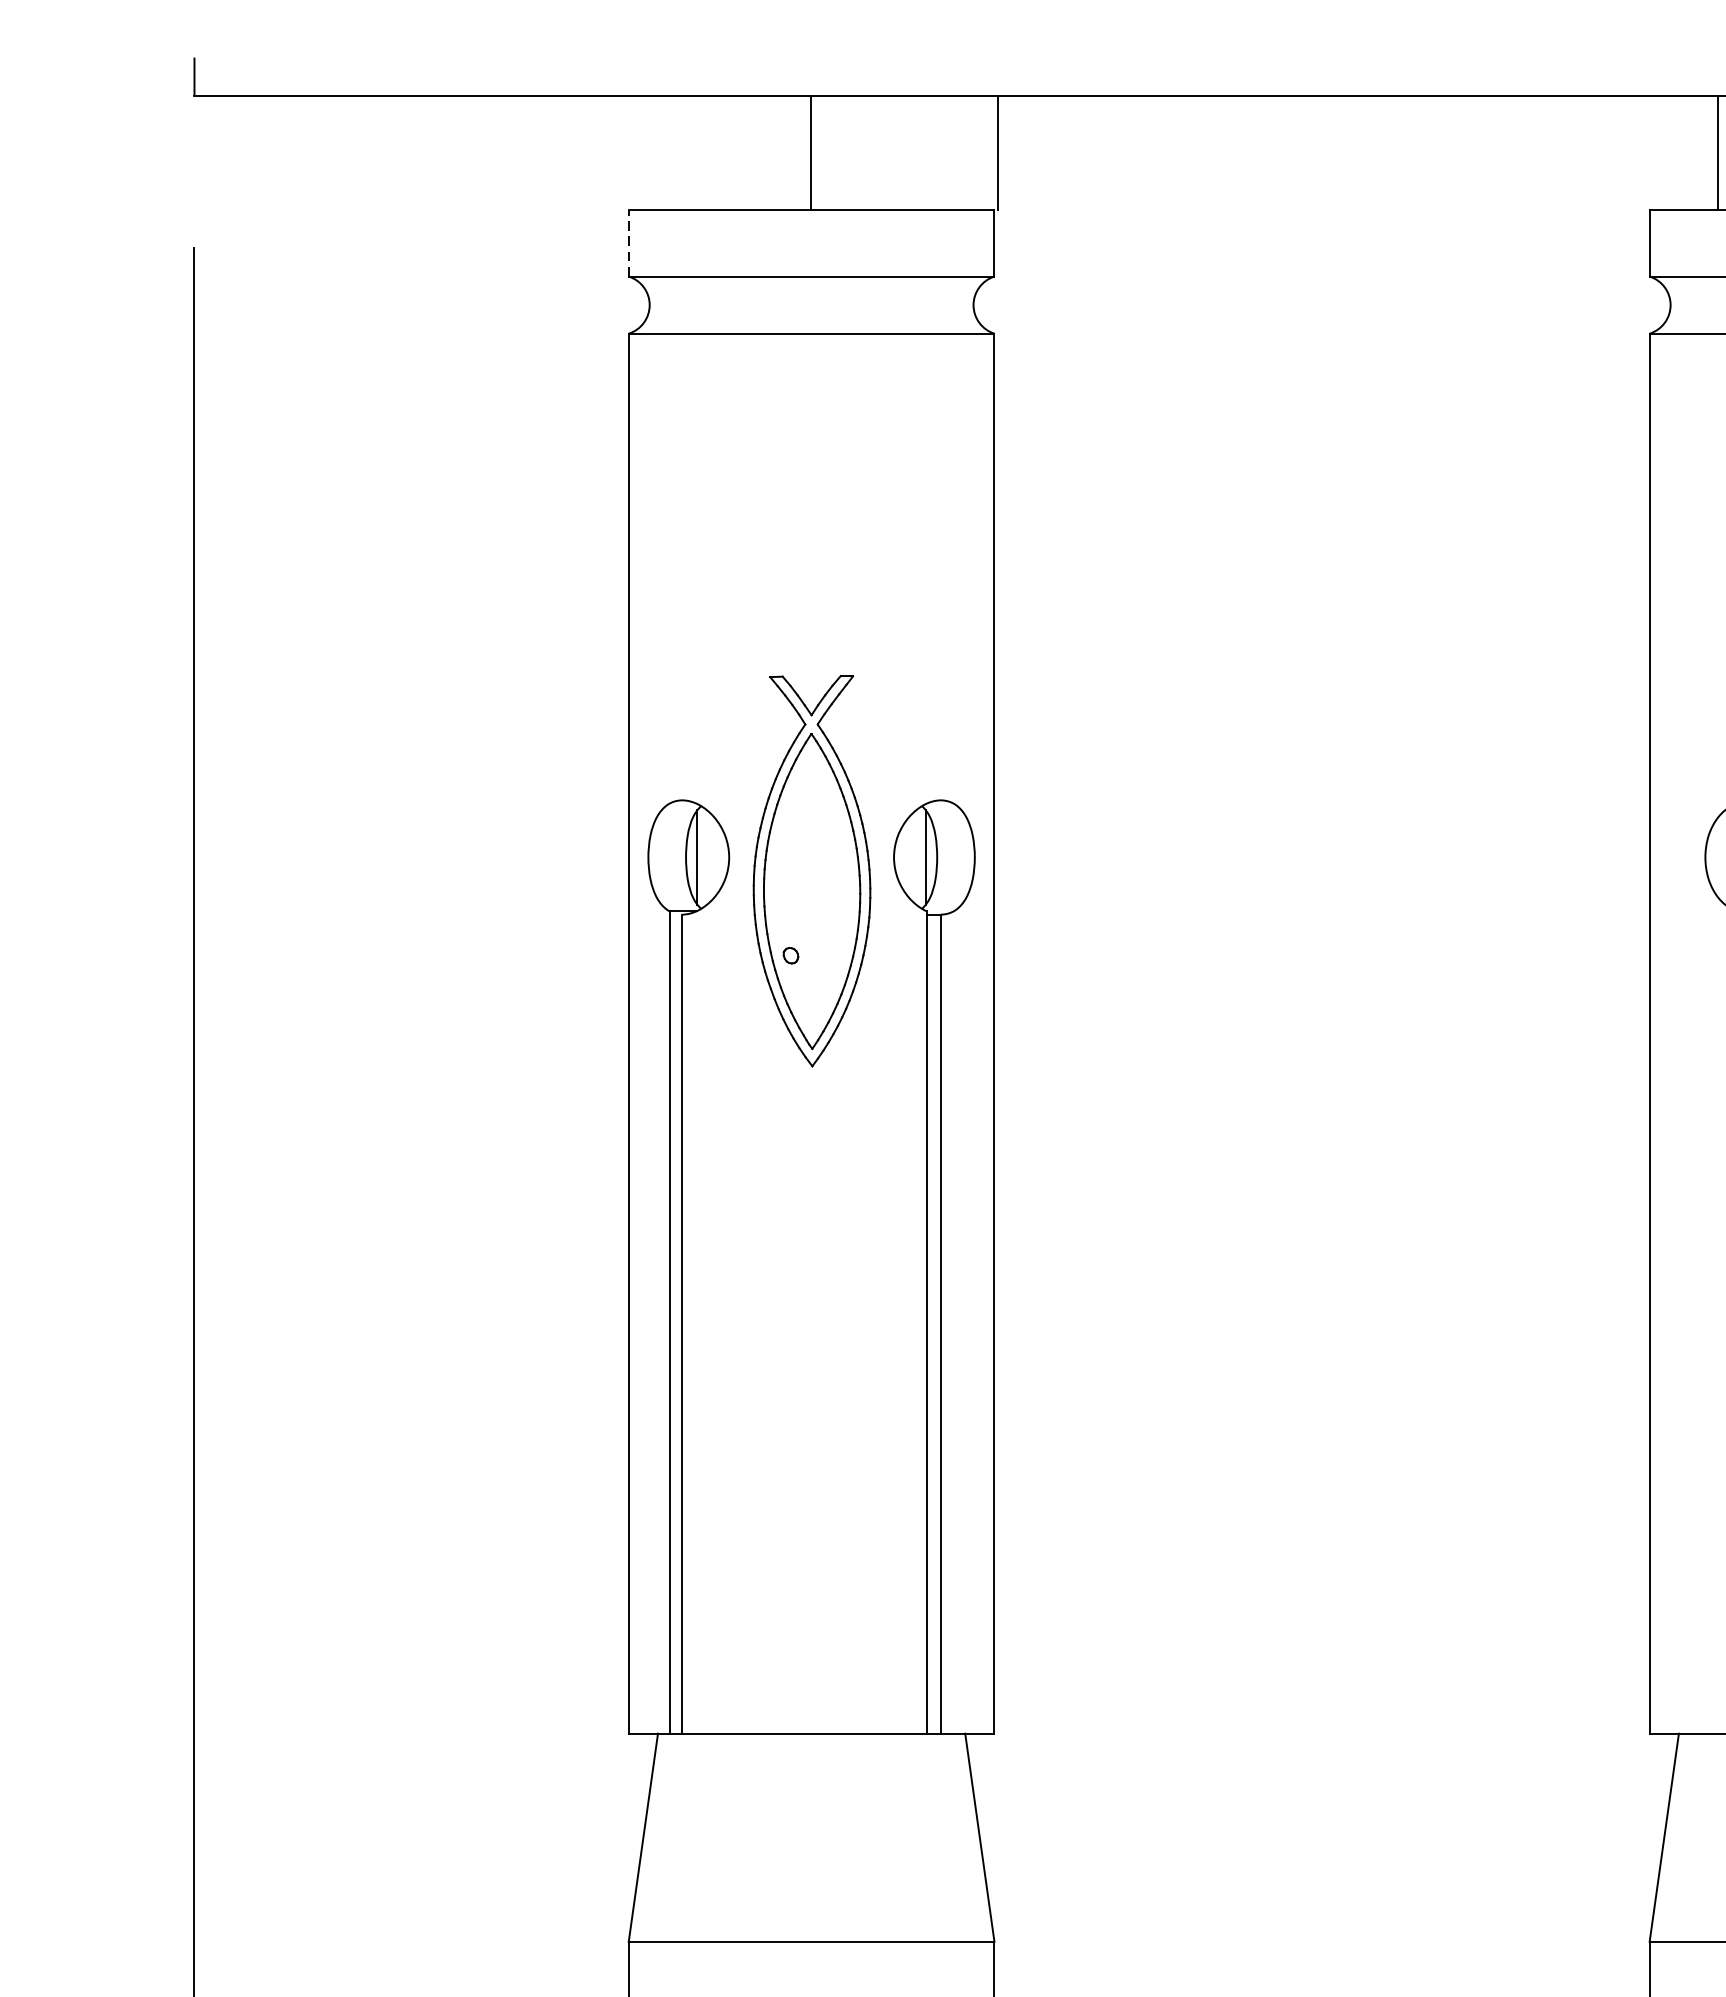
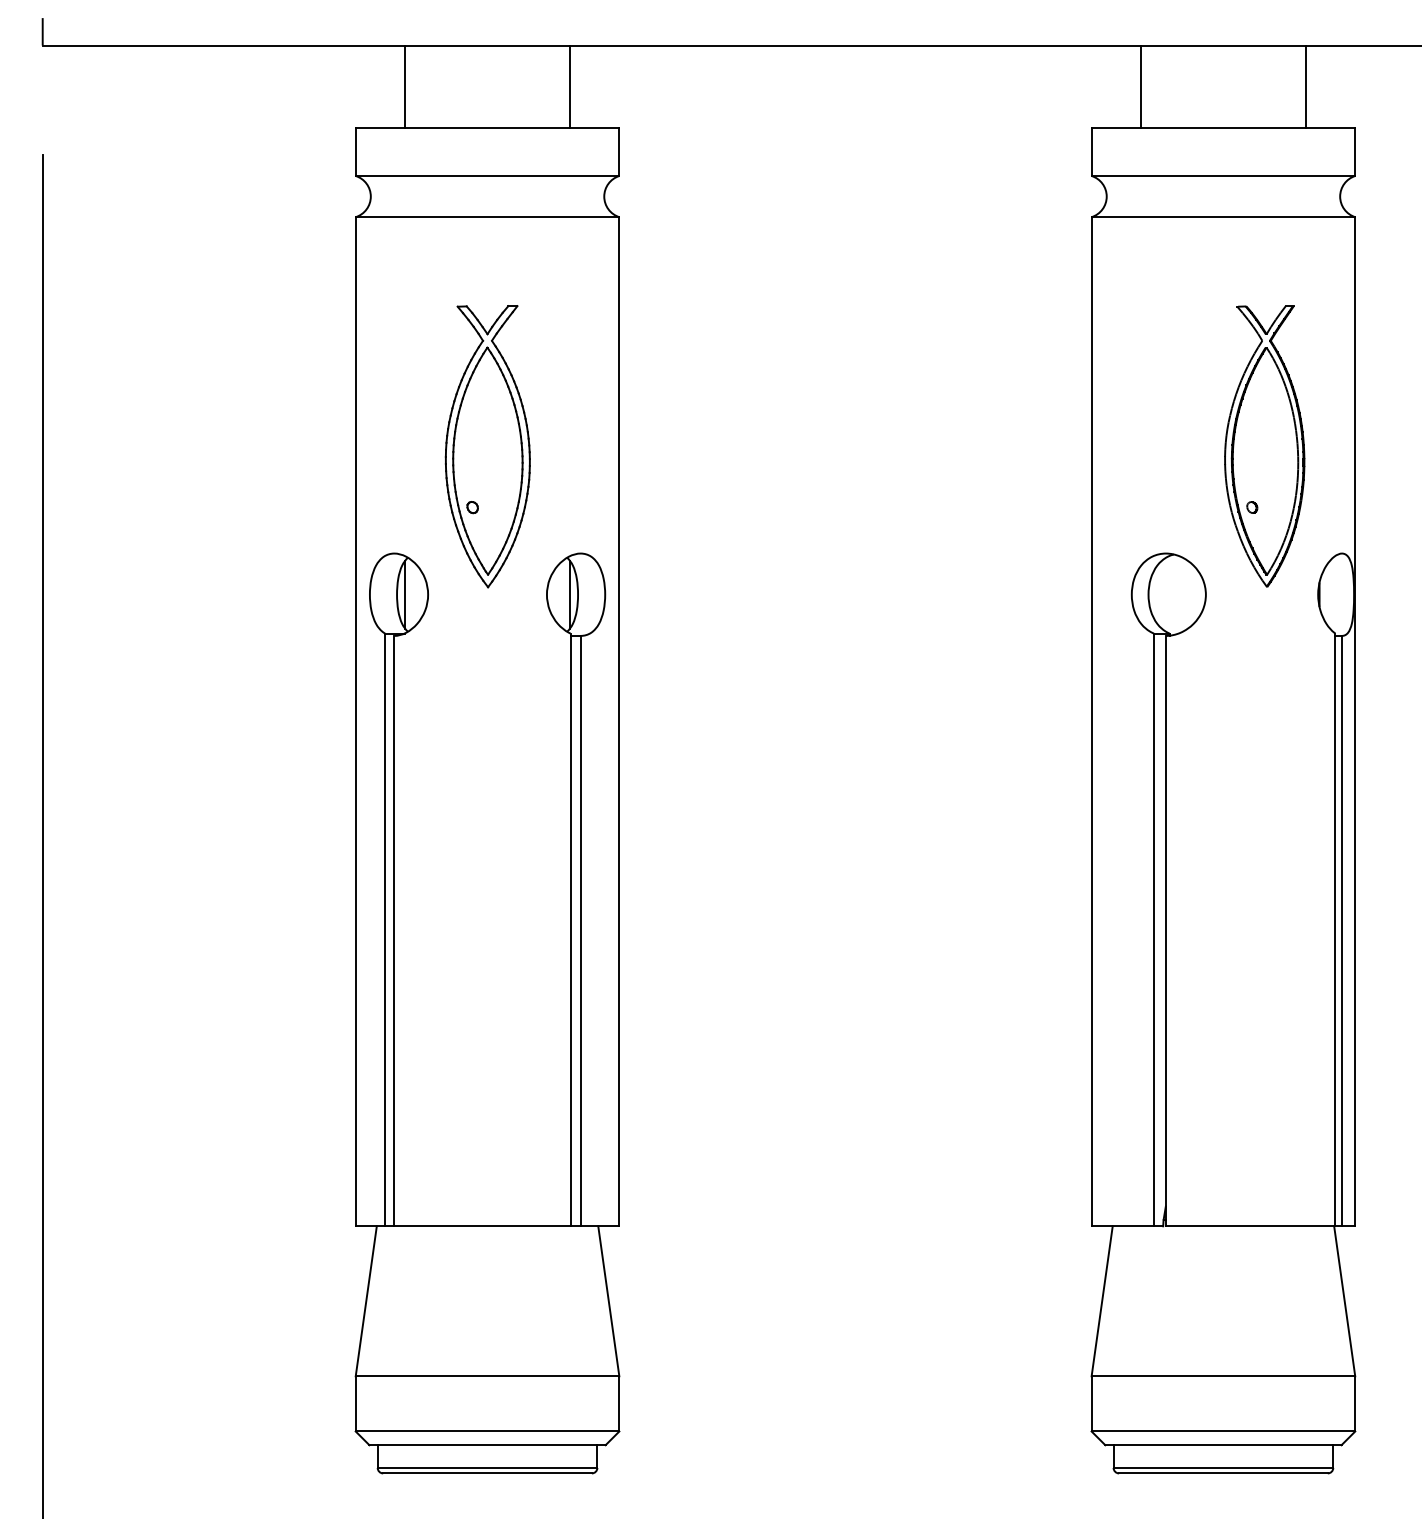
line: (811, 152) -> (405, 86), moved
line: (997, 152) -> (569, 86), moved
line: (628, 242) -> (355, 151), dashed -> solid
part: (811, 871) -> (487, 446), moved

